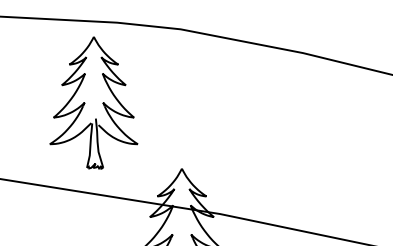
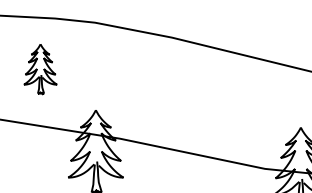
part: (93, 103) -> (40, 69), size x0.6

